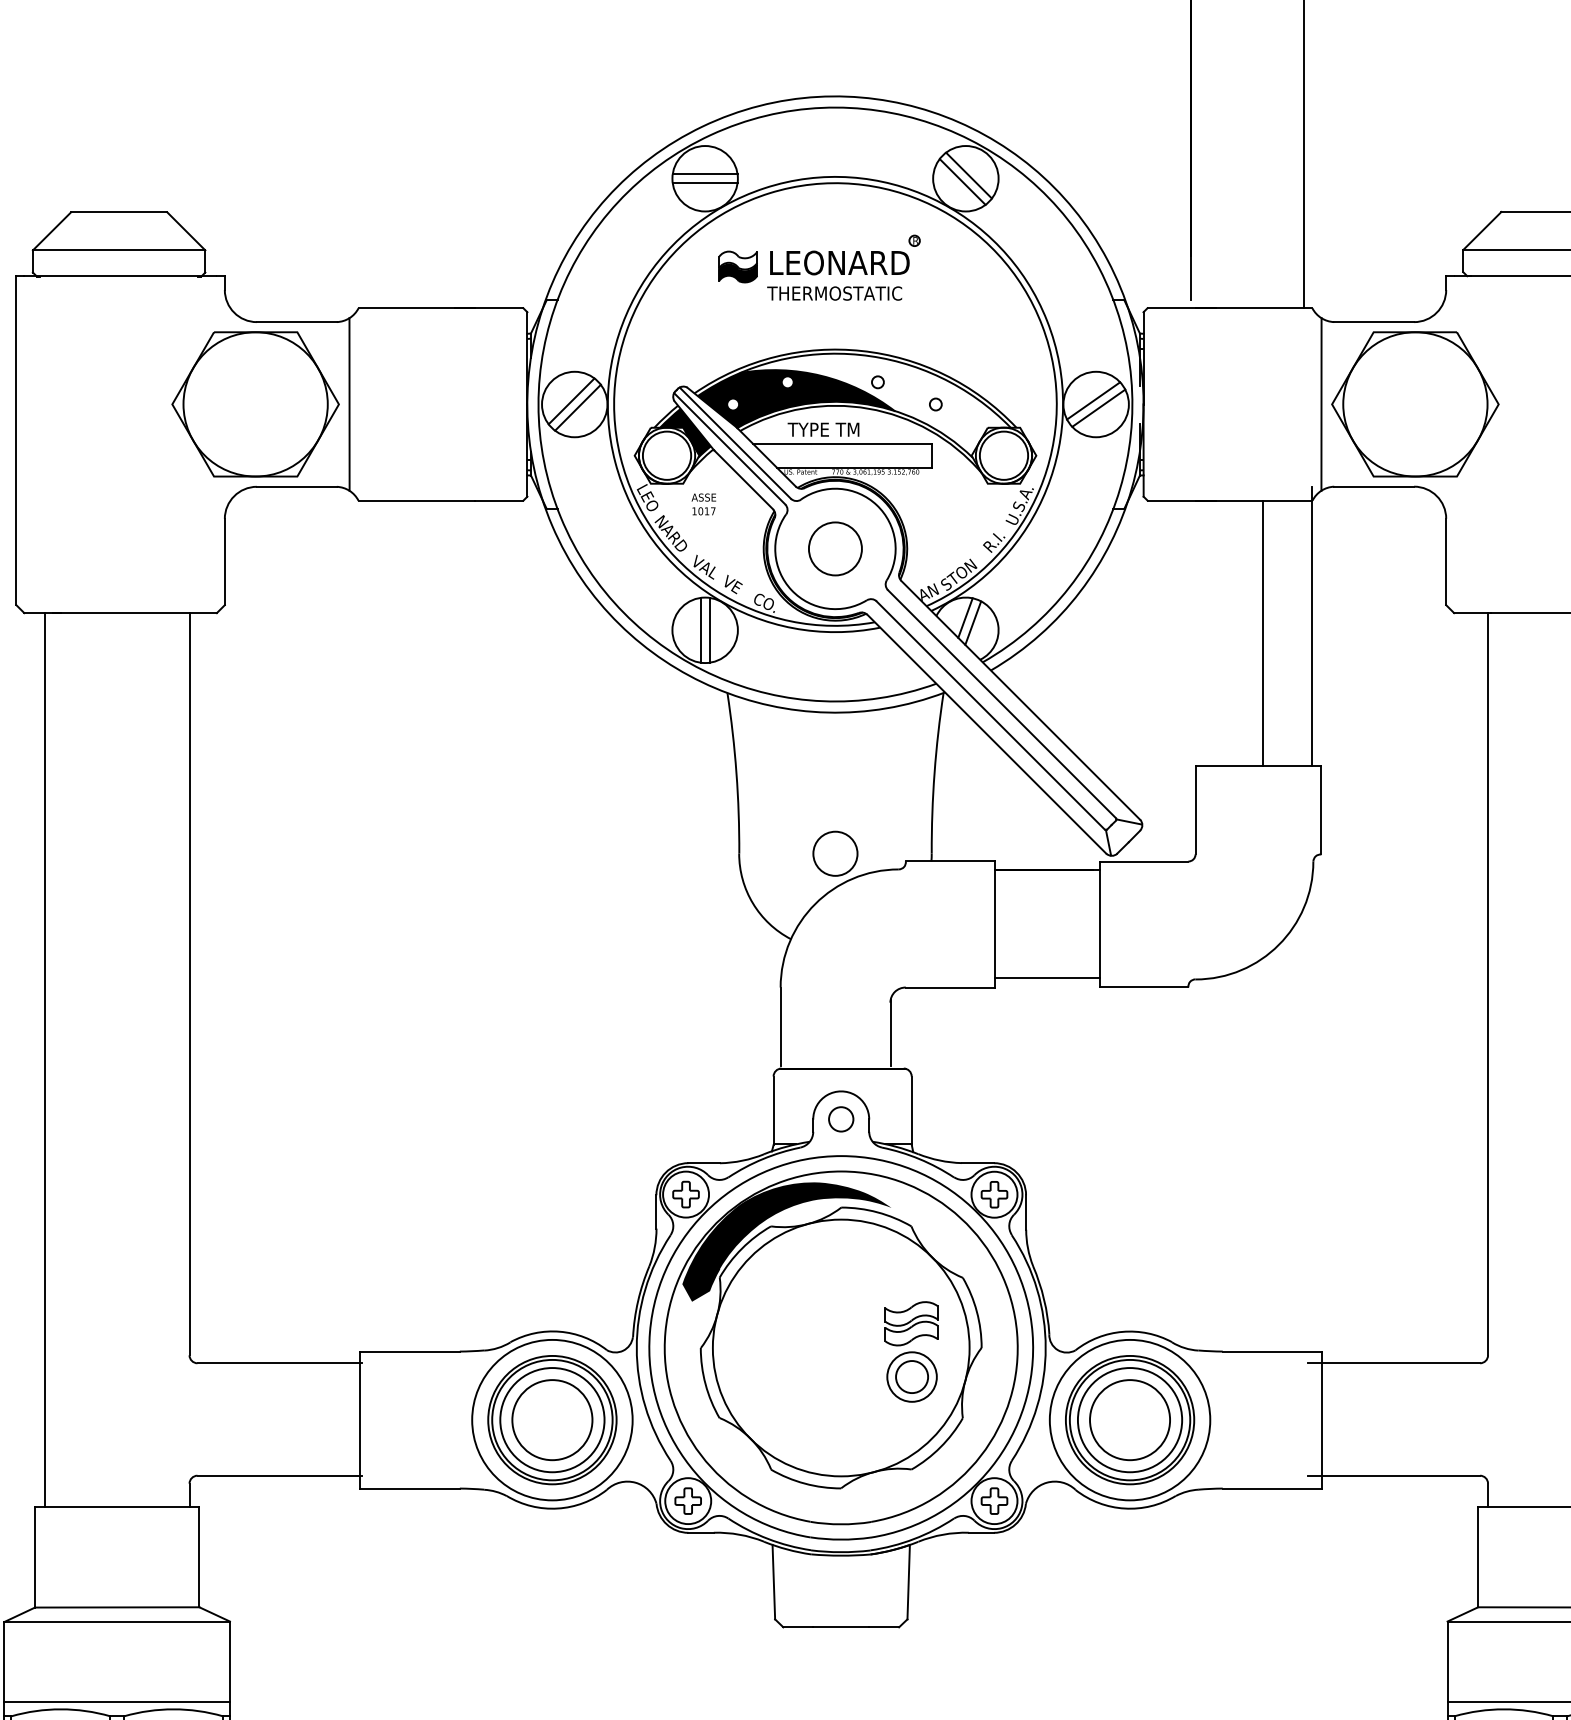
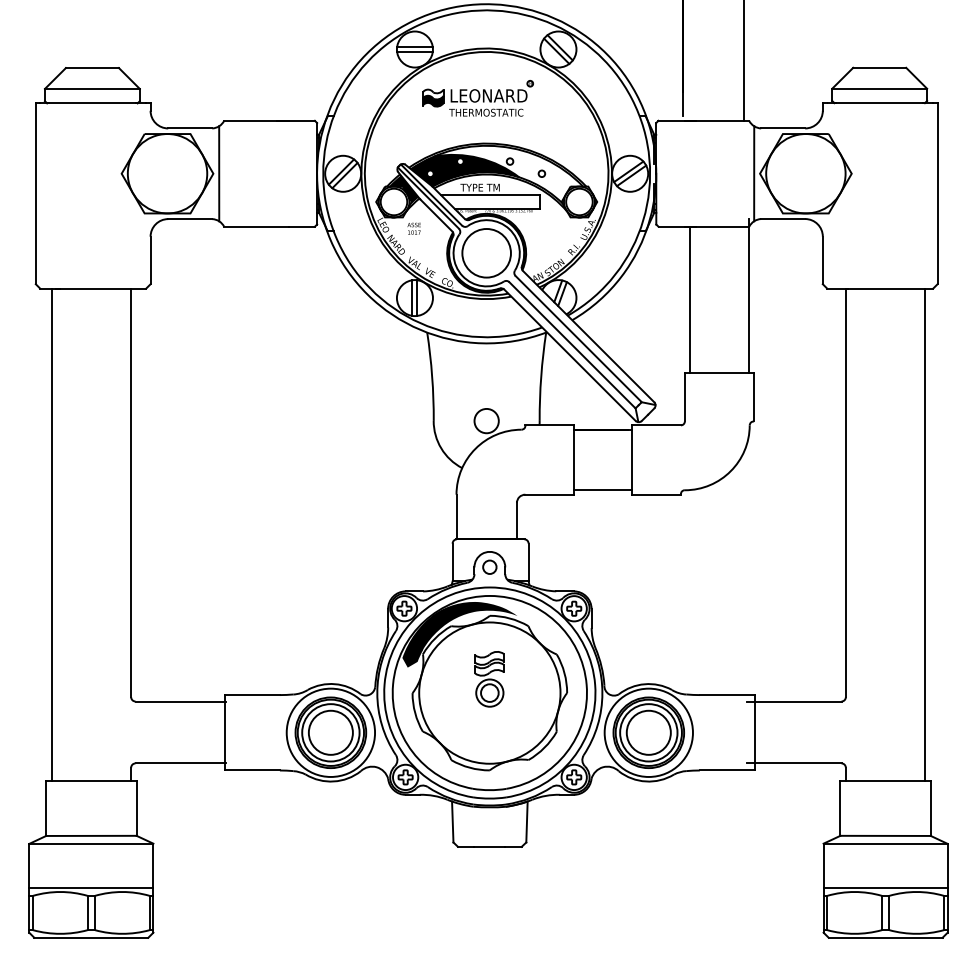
circle: (835, 547) -> (486, 252), size x1.67
line: (1262, 632) -> (689, 299), moved
part: (911, 1352) -> (489, 679), moved

